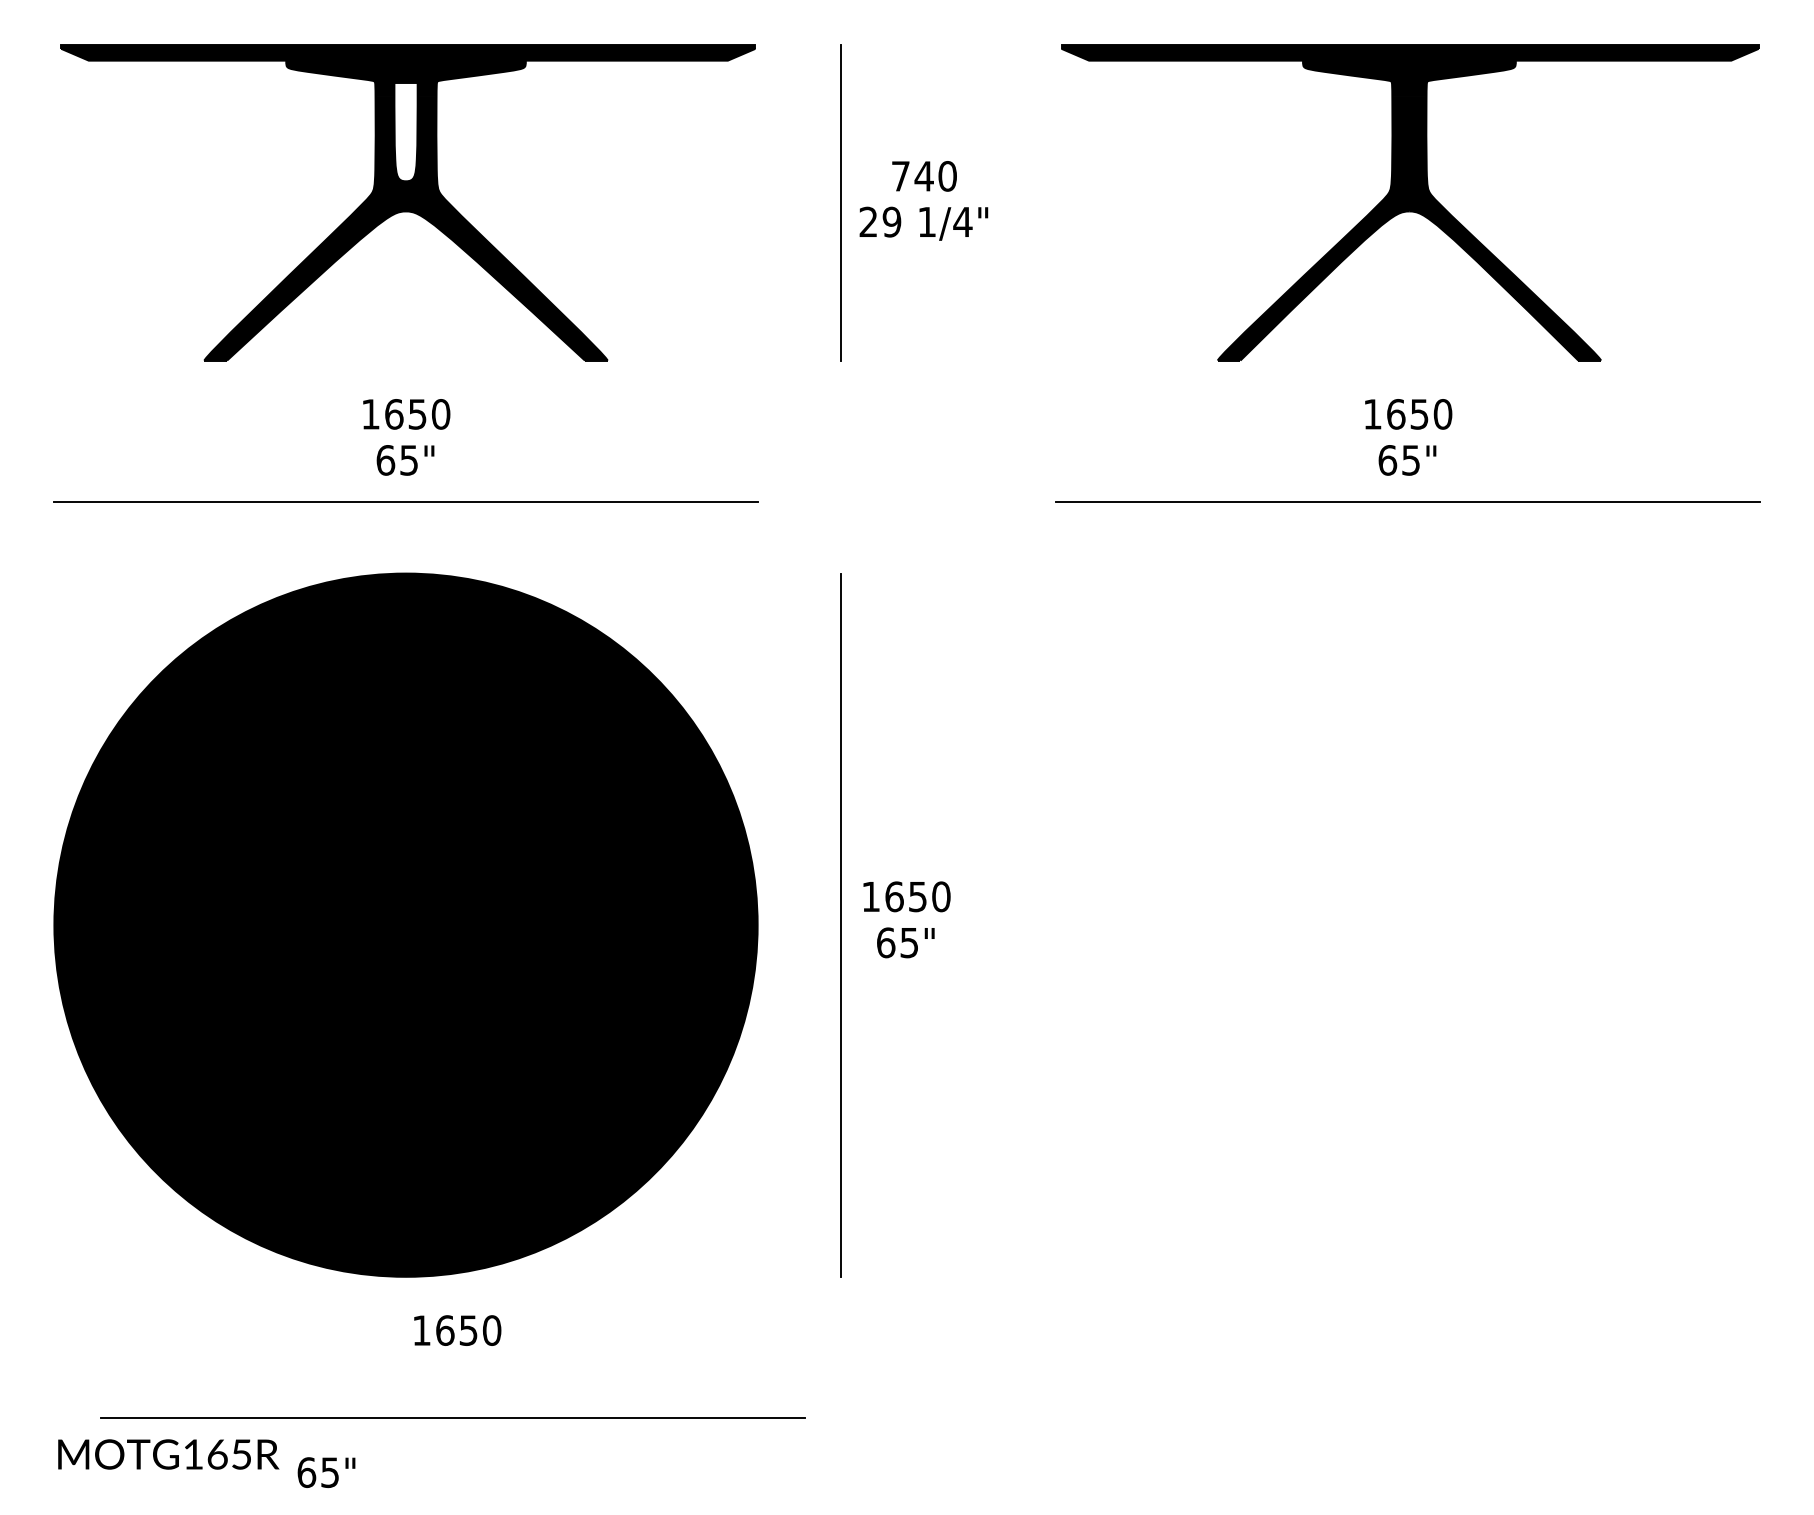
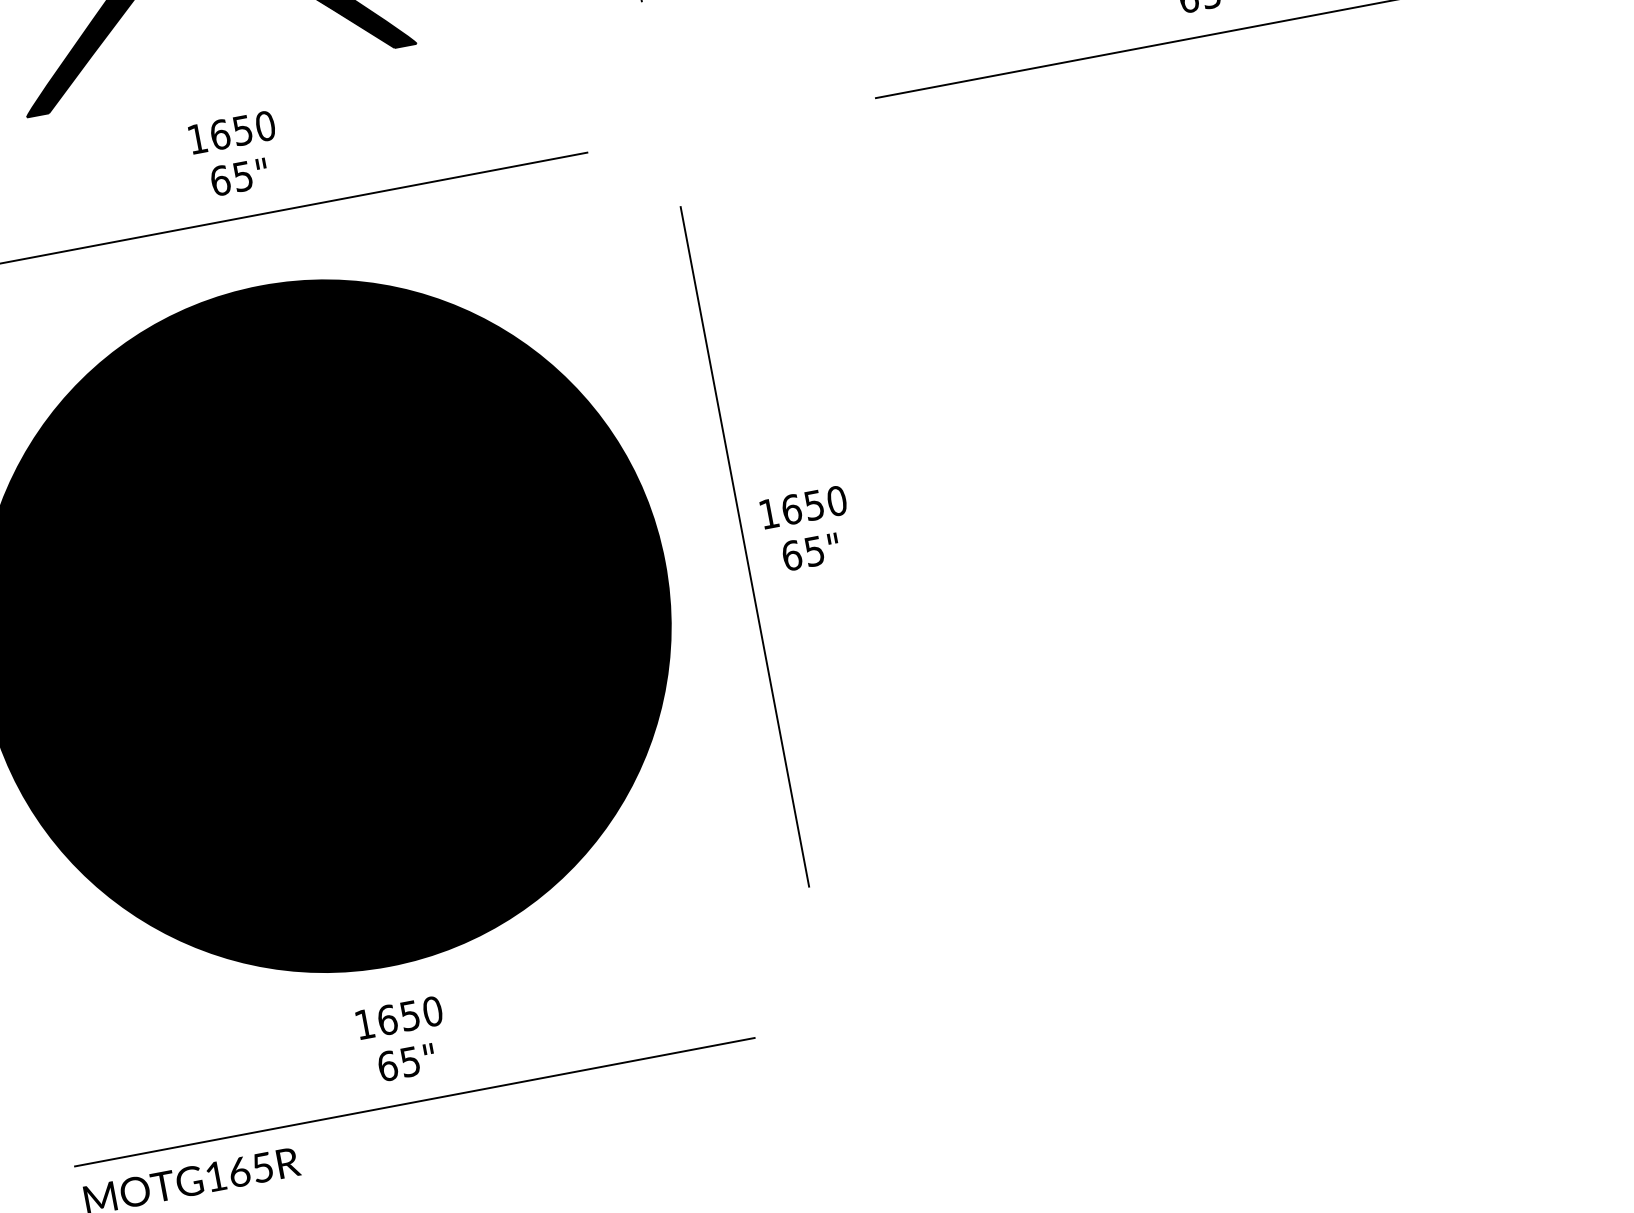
text: (457, 1330) -> (399, 1017), moved
line: (452, 1417) -> (414, 1102), moved
text: (326, 1472) -> (406, 1062), moved

